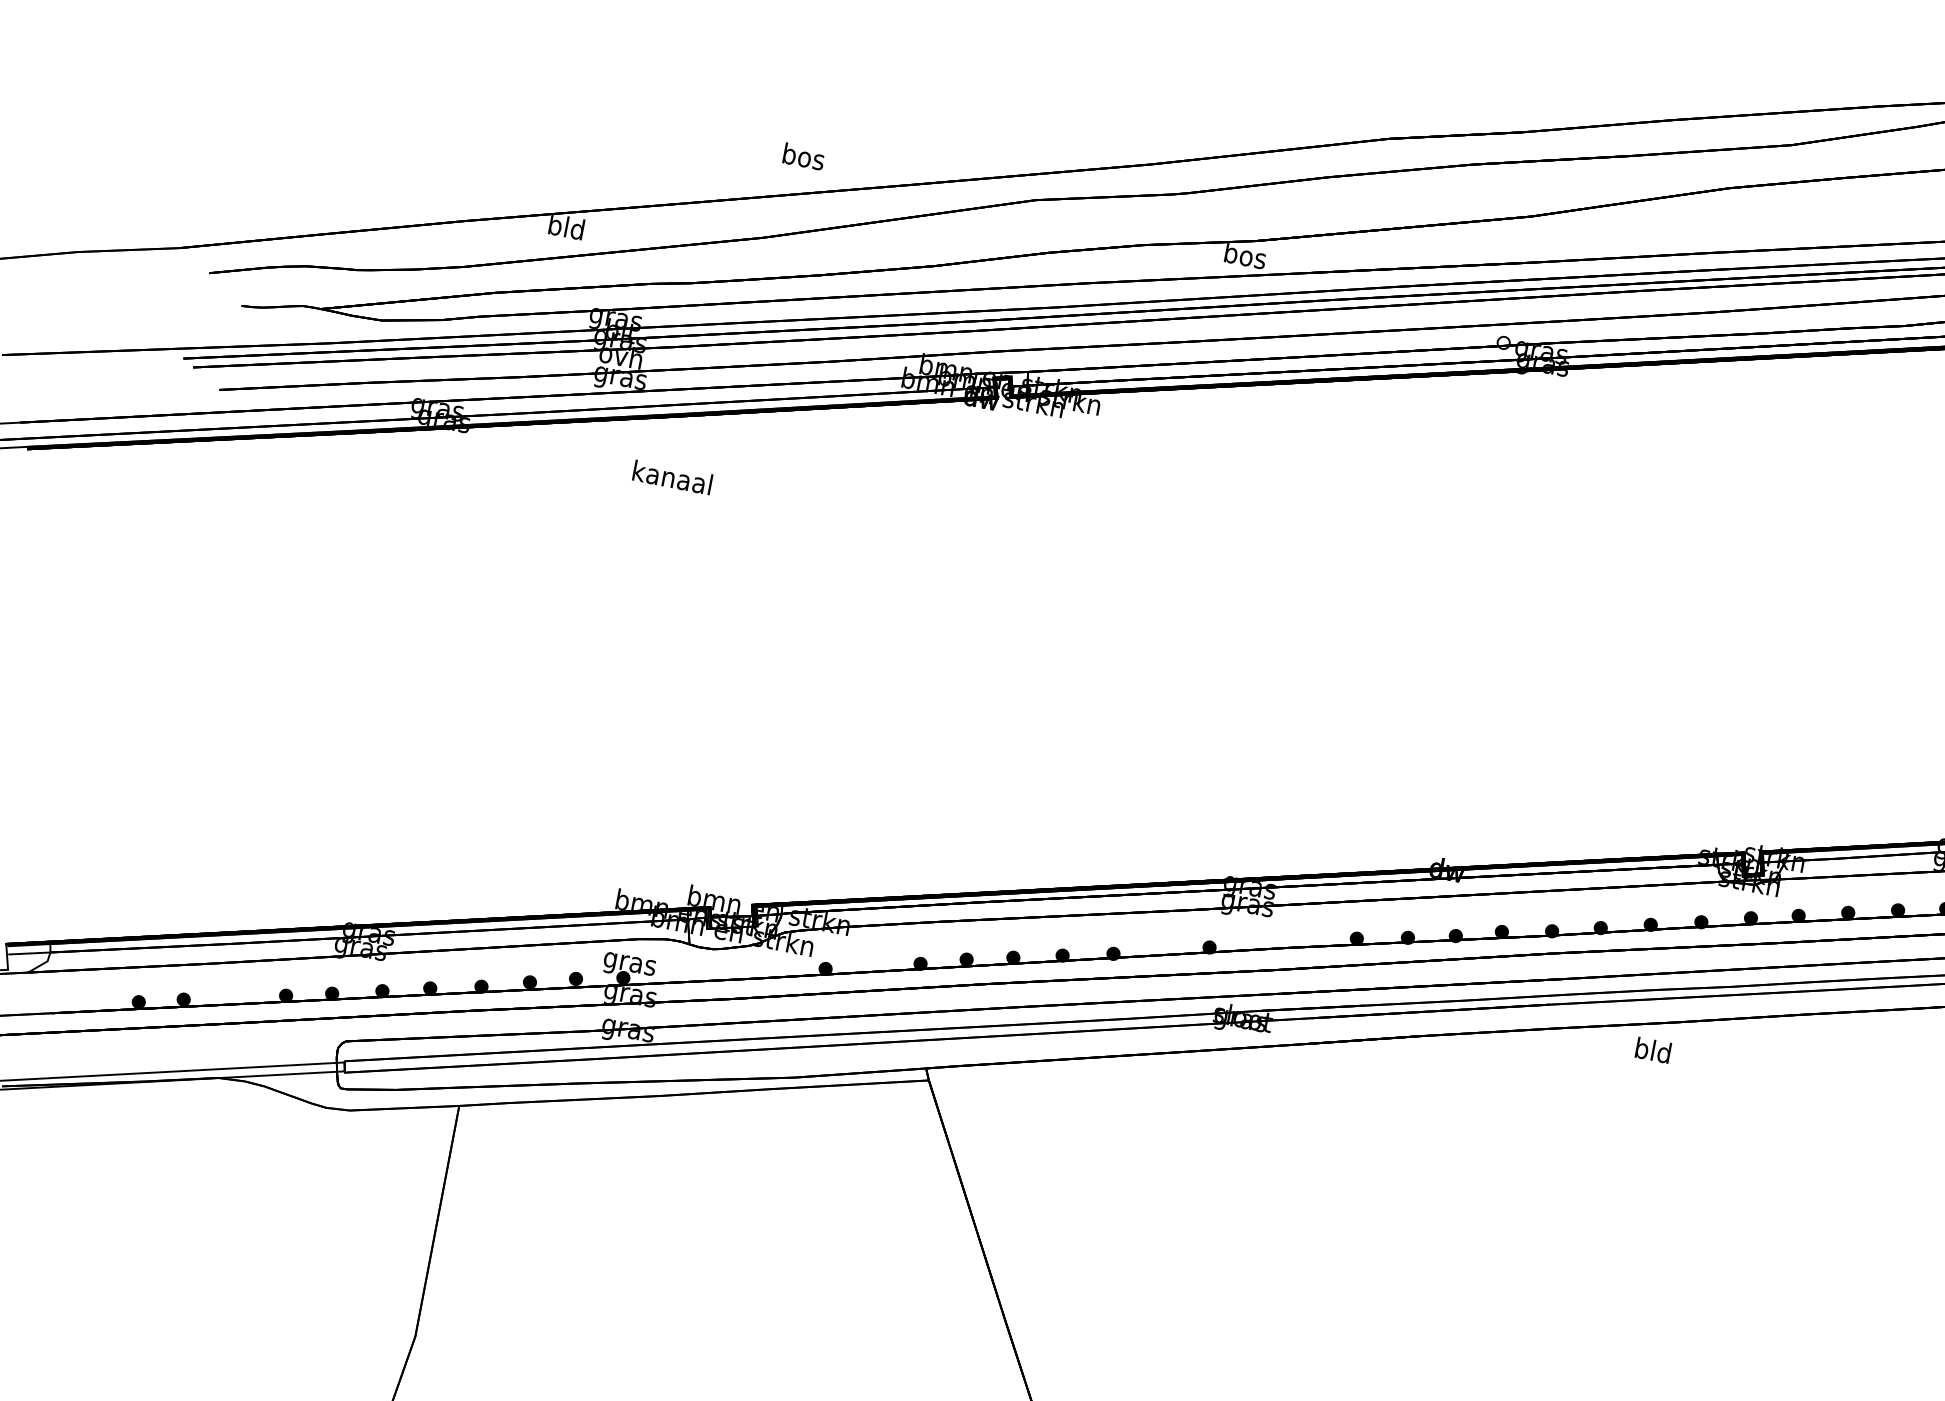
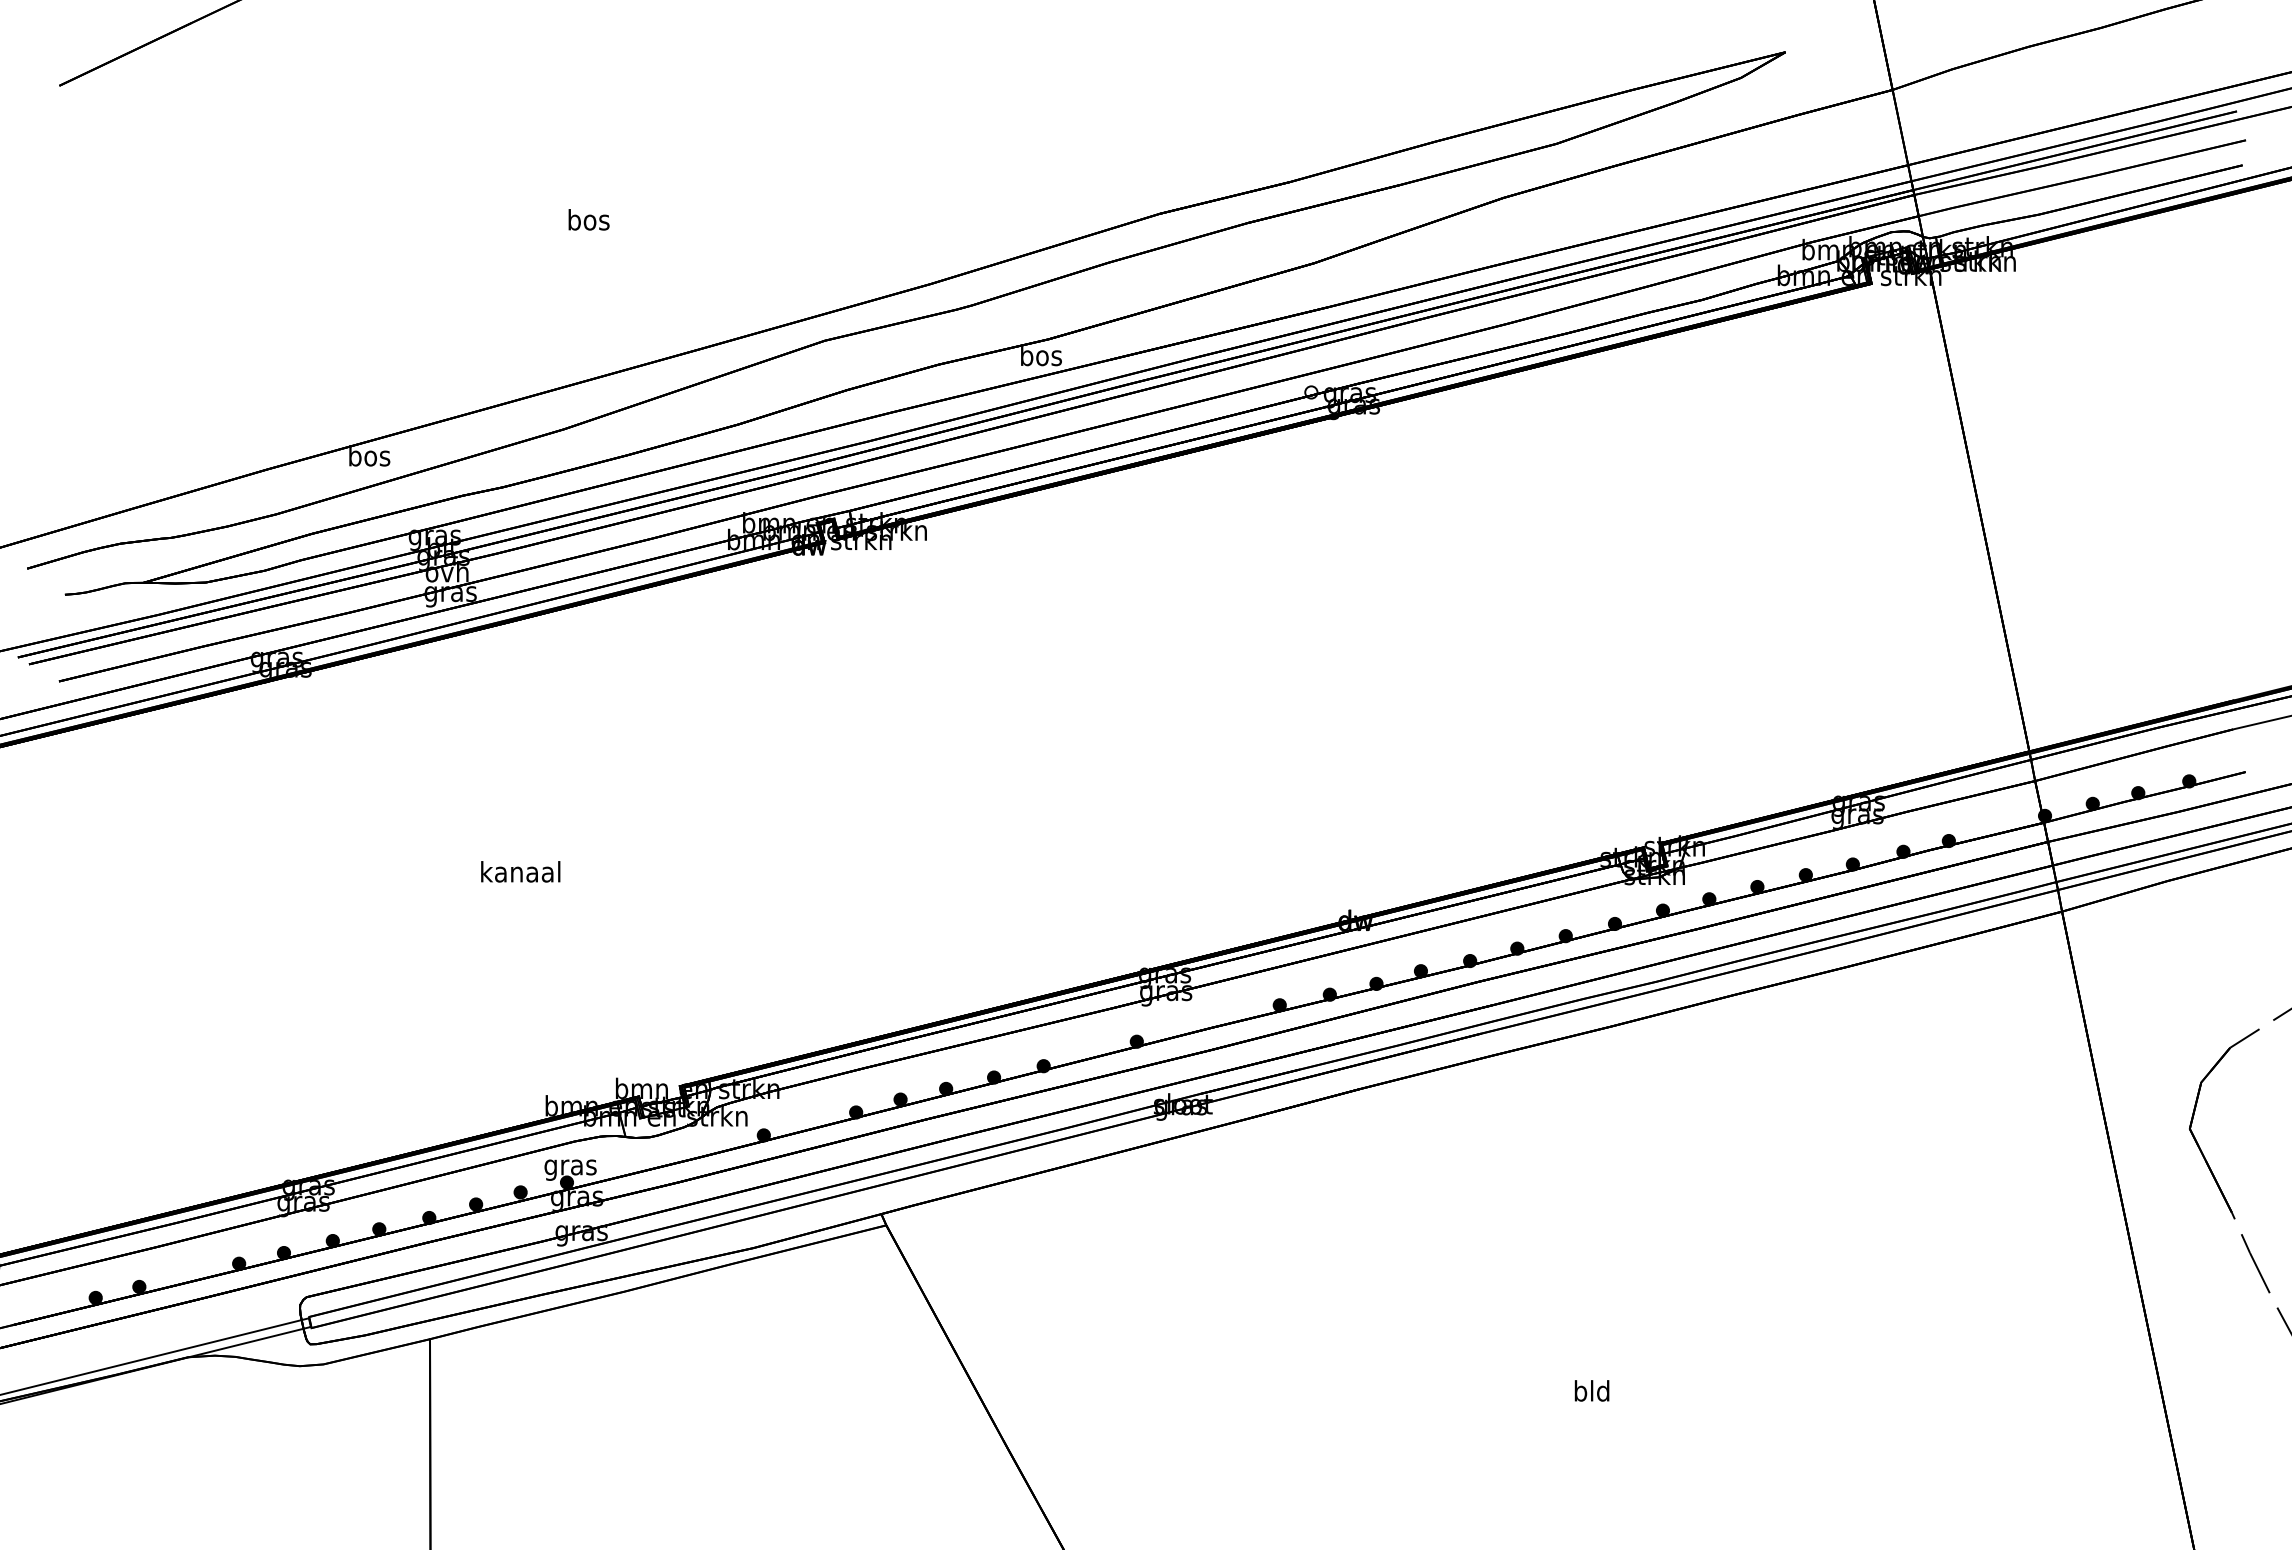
text: (803, 156) -> (588, 219), moved
text: (566, 226) -> (369, 455), bld -> bos
text: (672, 477) -> (520, 871), moved
text: (1652, 1049) -> (1591, 1390), moved

